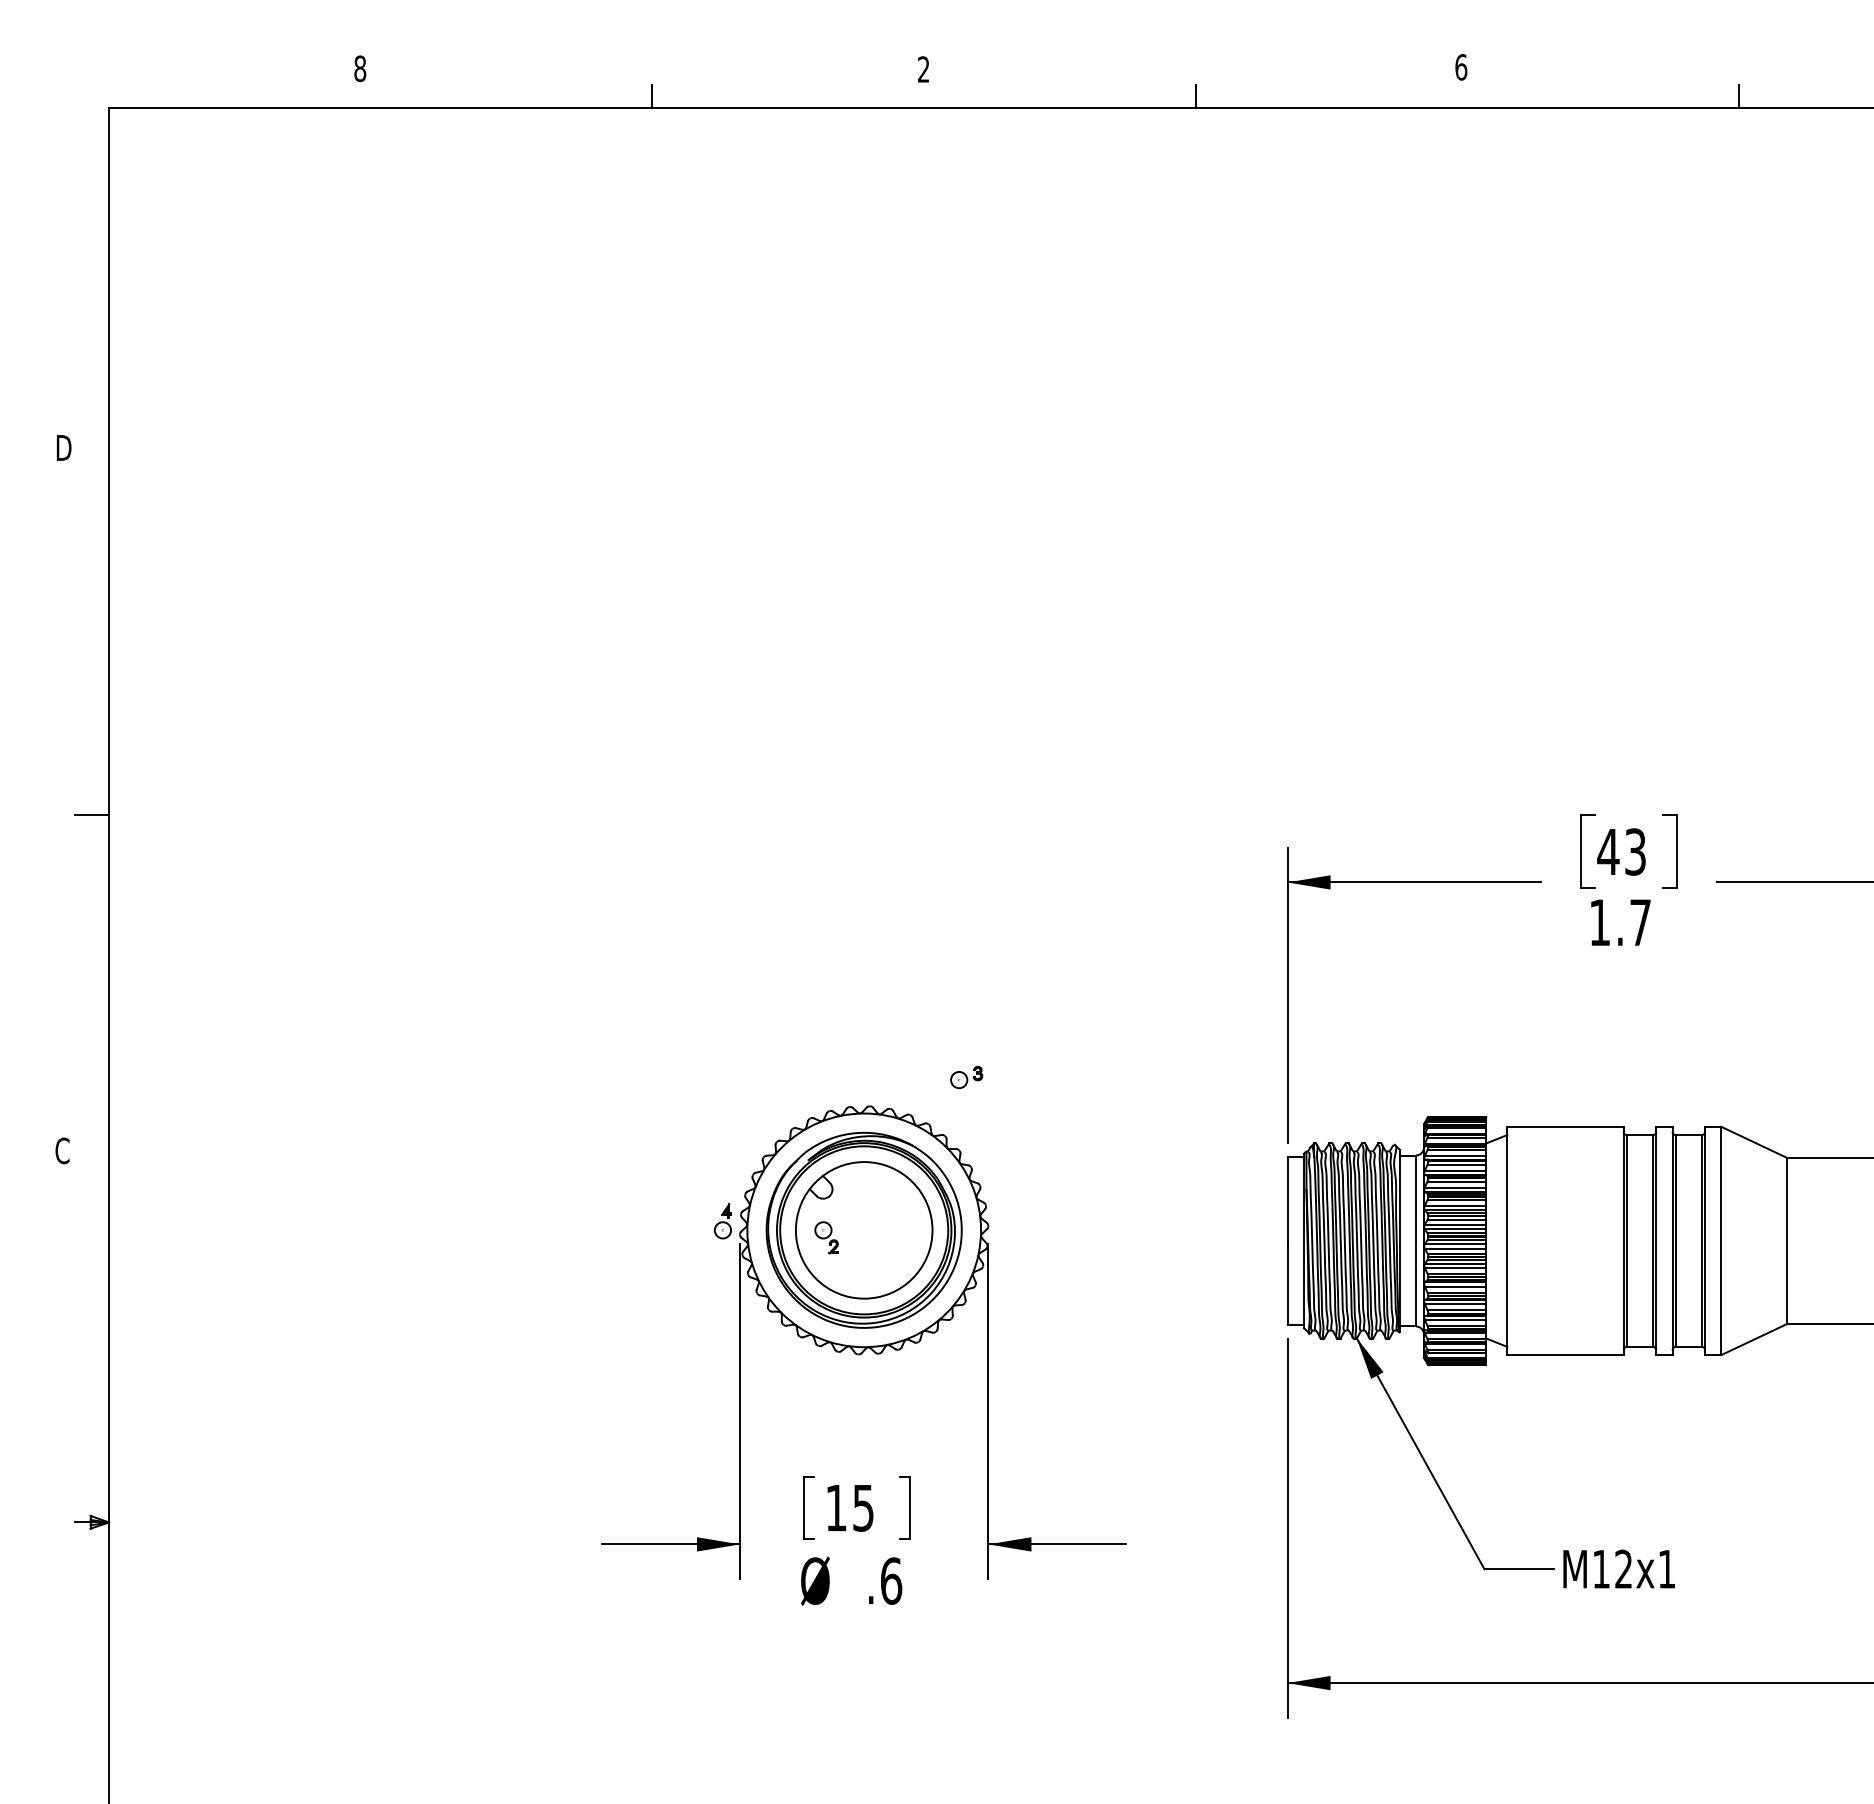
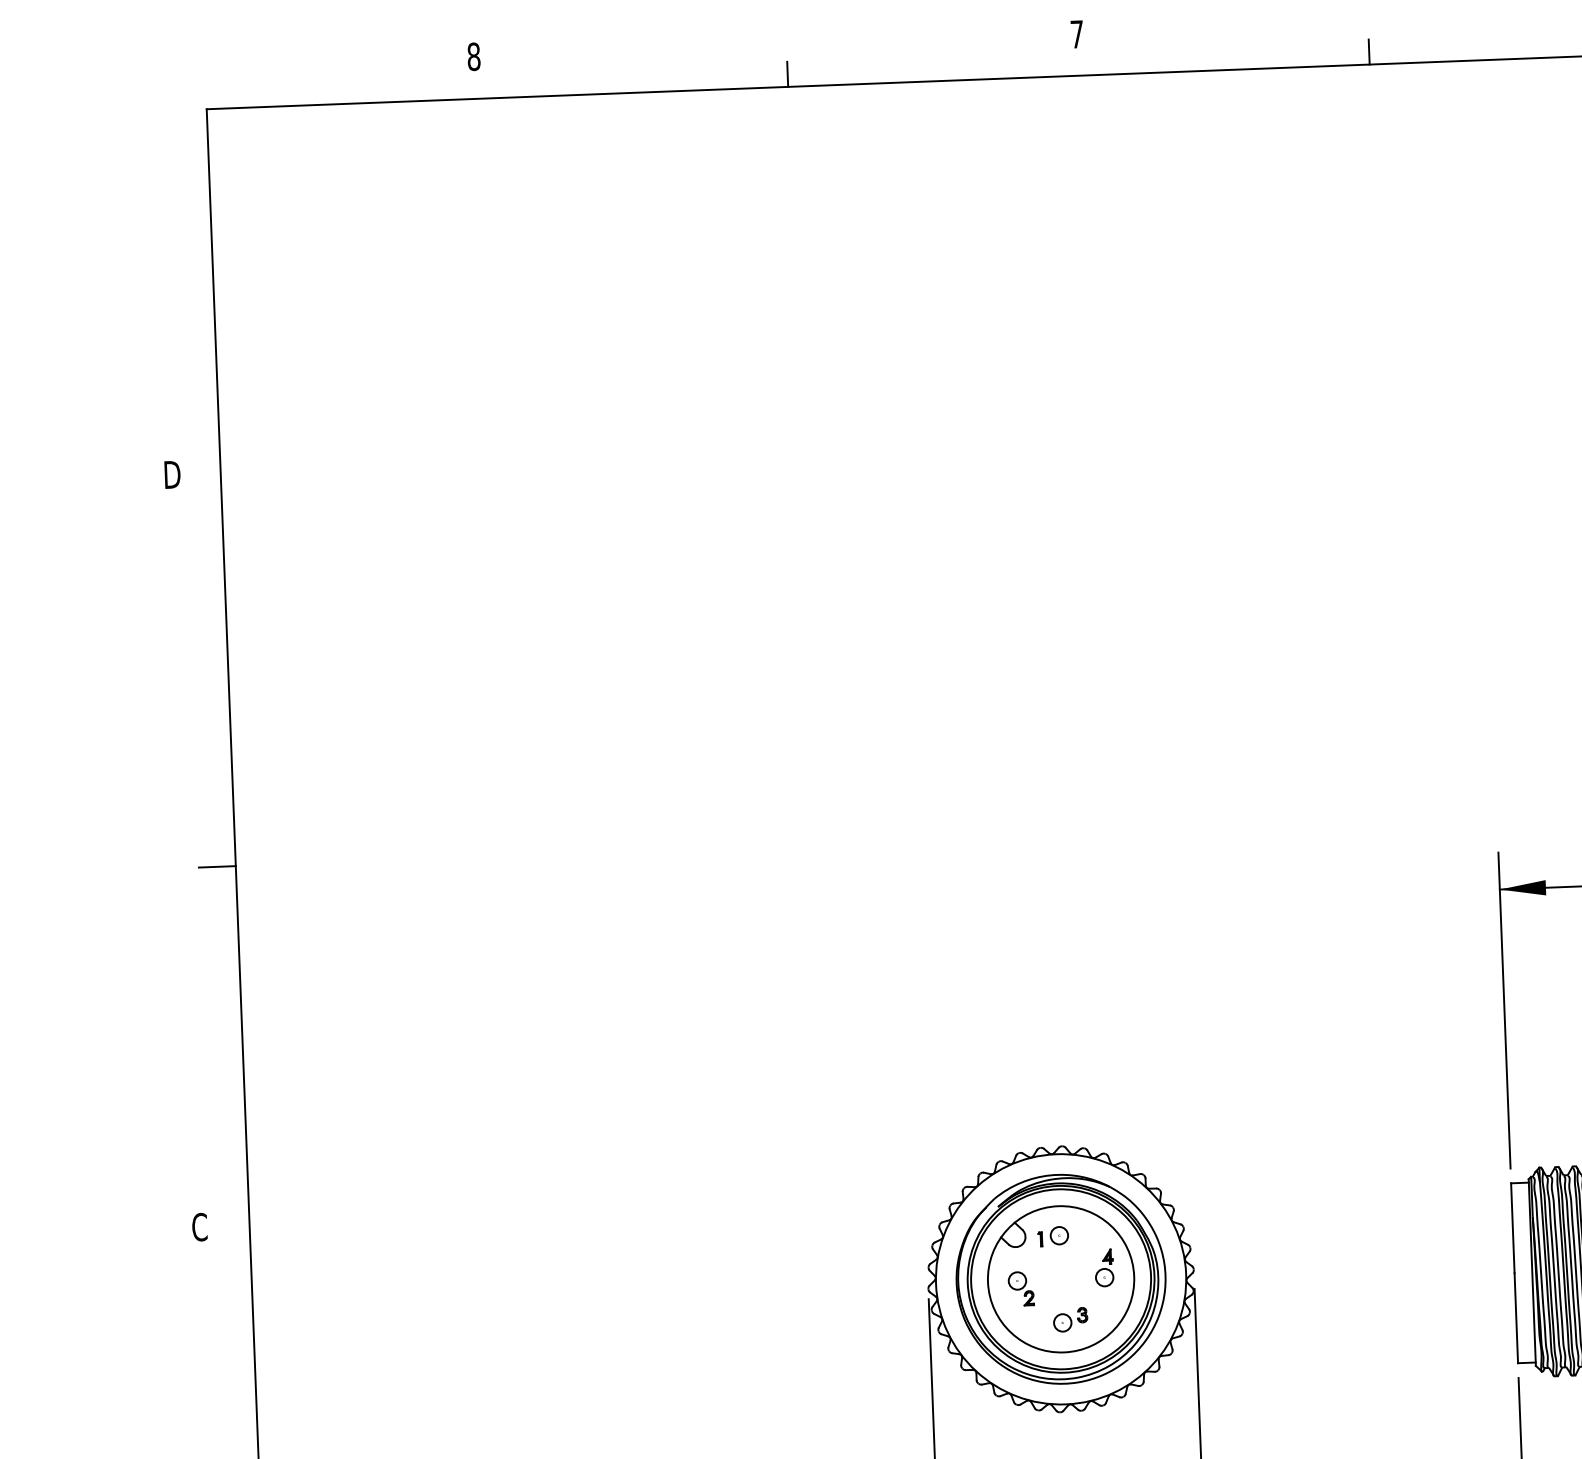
text: (923, 69) -> (1076, 34), 2 -> 7
part: (966, 1077) -> (1070, 1319), moved
part: (858, 1189) -> (1053, 1235), added
part: (722, 1221) -> (1103, 1268), moved

